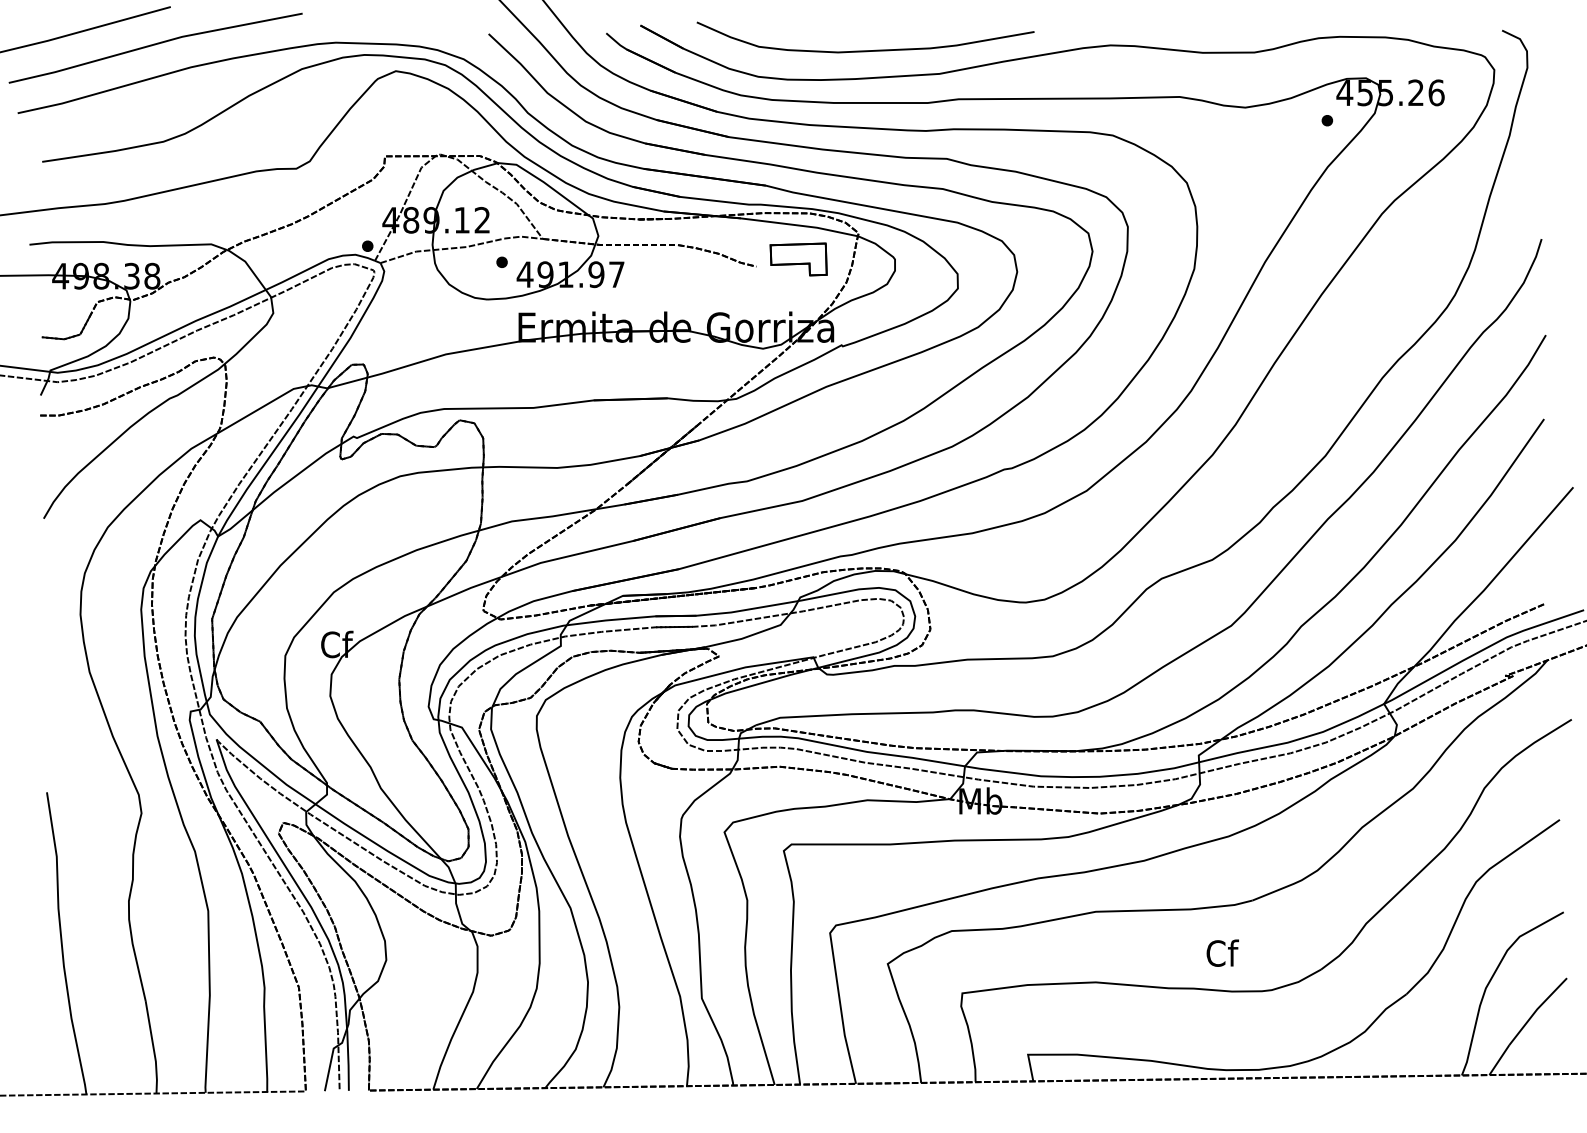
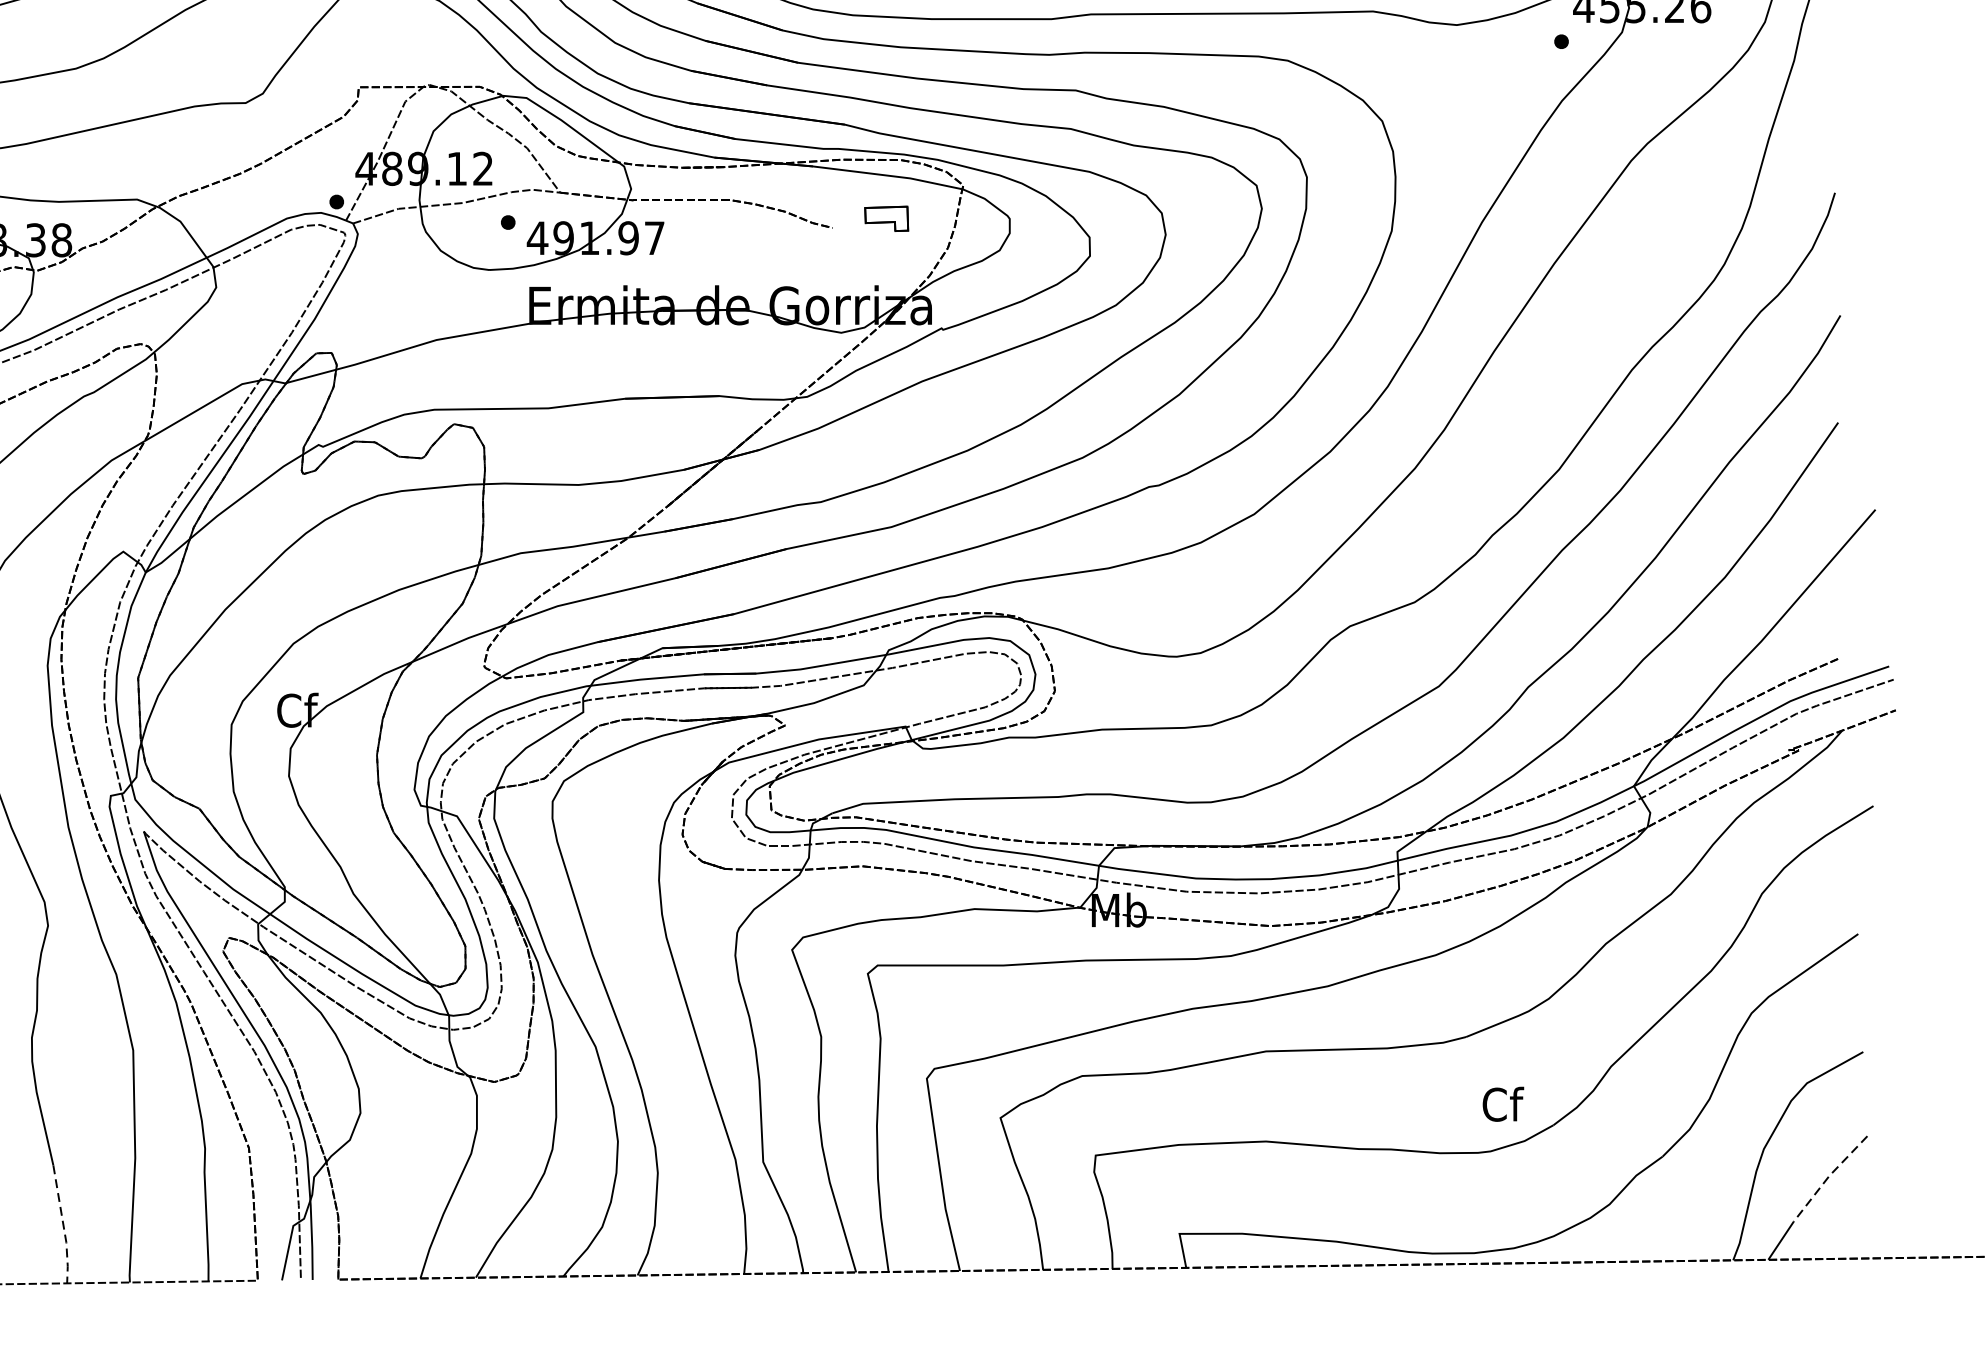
part: (798, 259) -> (886, 218), size x0.6
text: (1222, 952) -> (1502, 1103), moved
line: (1536, 1010) -> (1828, 1177), solid -> dashed
line: (153, 1048) -> (63, 1225), solid -> dashed

